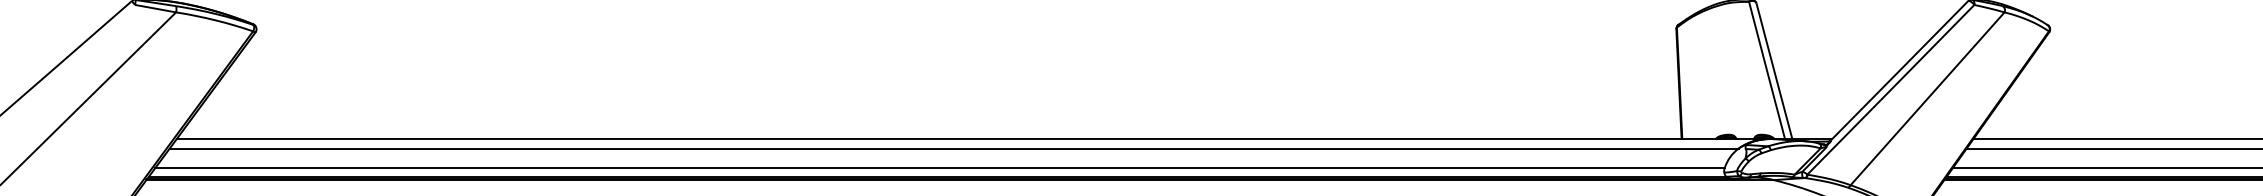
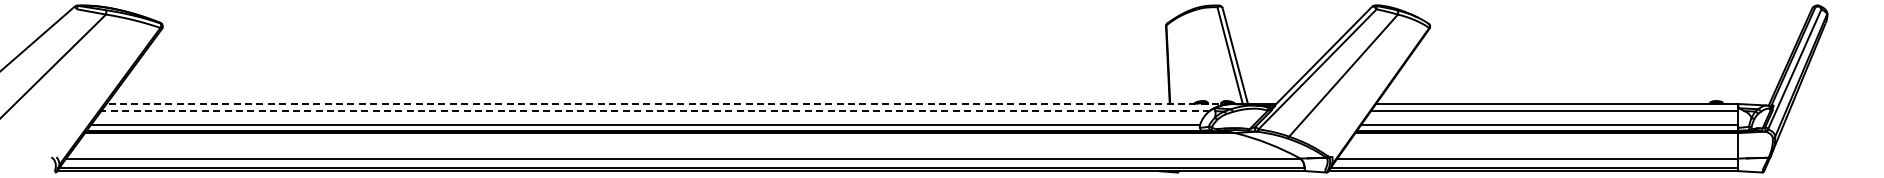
line: (972, 139) -> (668, 104), solid -> dashed
line: (953, 148) -> (655, 110), solid -> dashed

